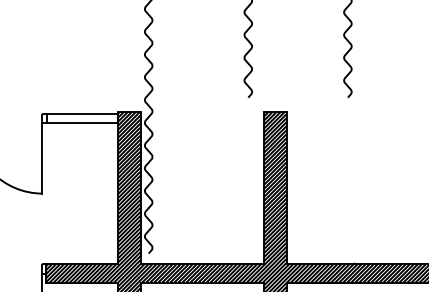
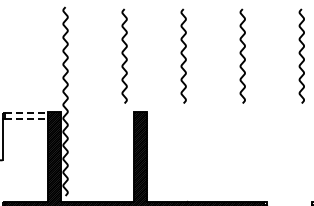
line: (82, 112) -> (26, 112), solid -> dashed
line: (82, 123) -> (26, 118), solid -> dashed

